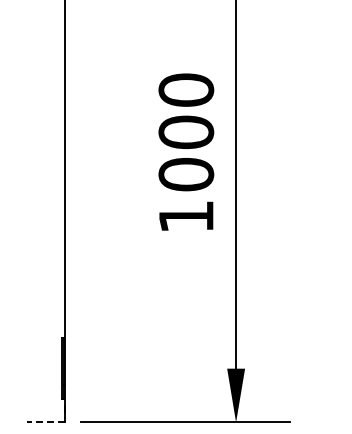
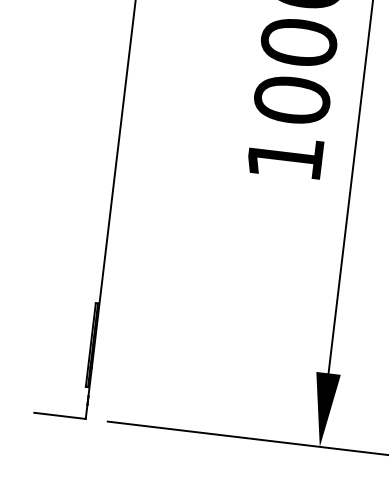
line: (45, 422) -> (59, 415), dashed -> solid

